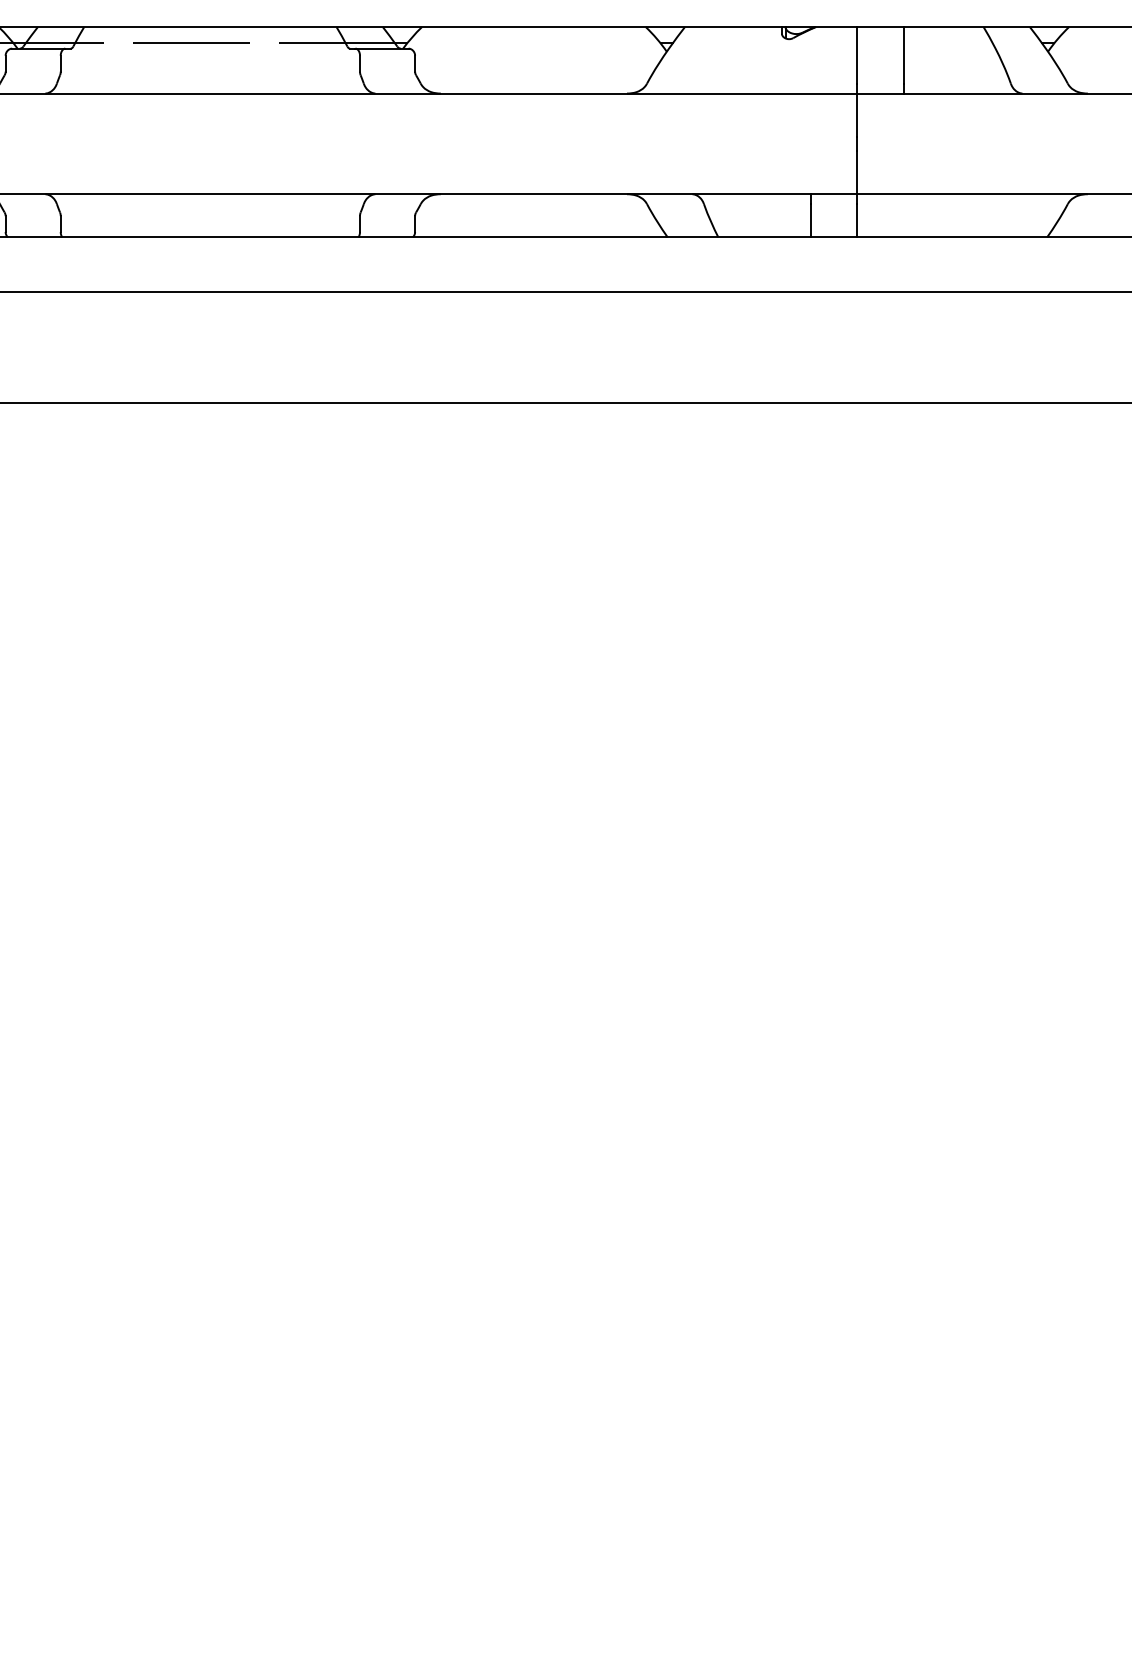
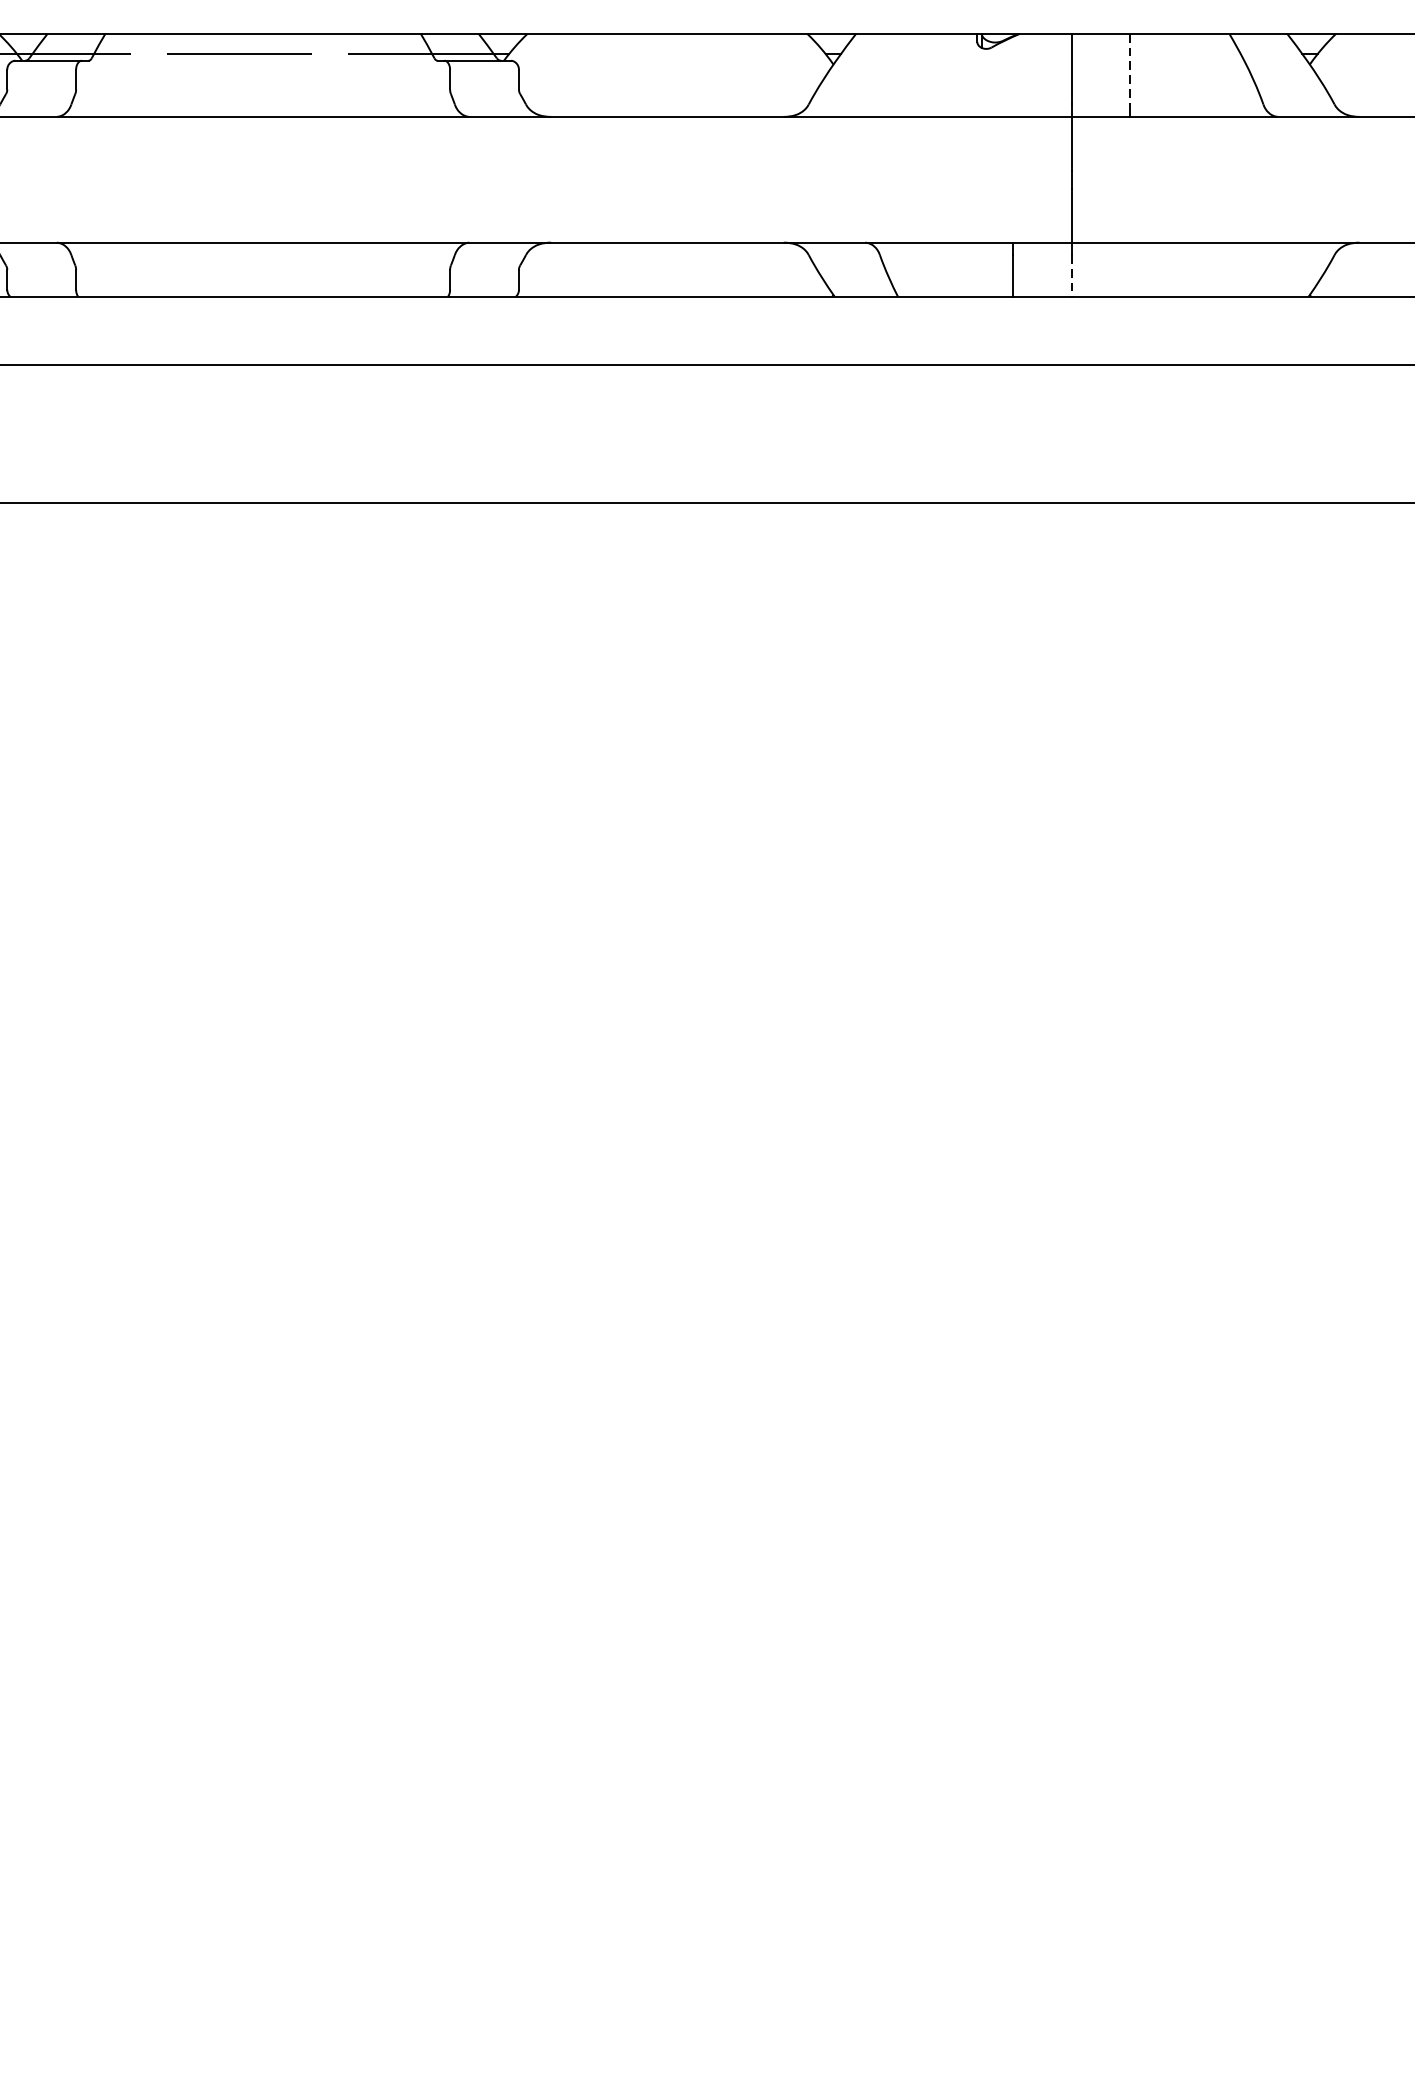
line: (904, 55) -> (1130, 69), solid -> dashed
line: (857, 220) -> (1071, 275), solid -> dashed

